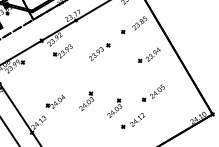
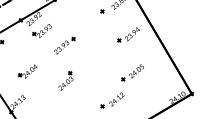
part: (99, 51) -> (64, 45), moved
part: (55, 101) -> (27, 71), moved
part: (114, 107) -> (93, 87), removed

